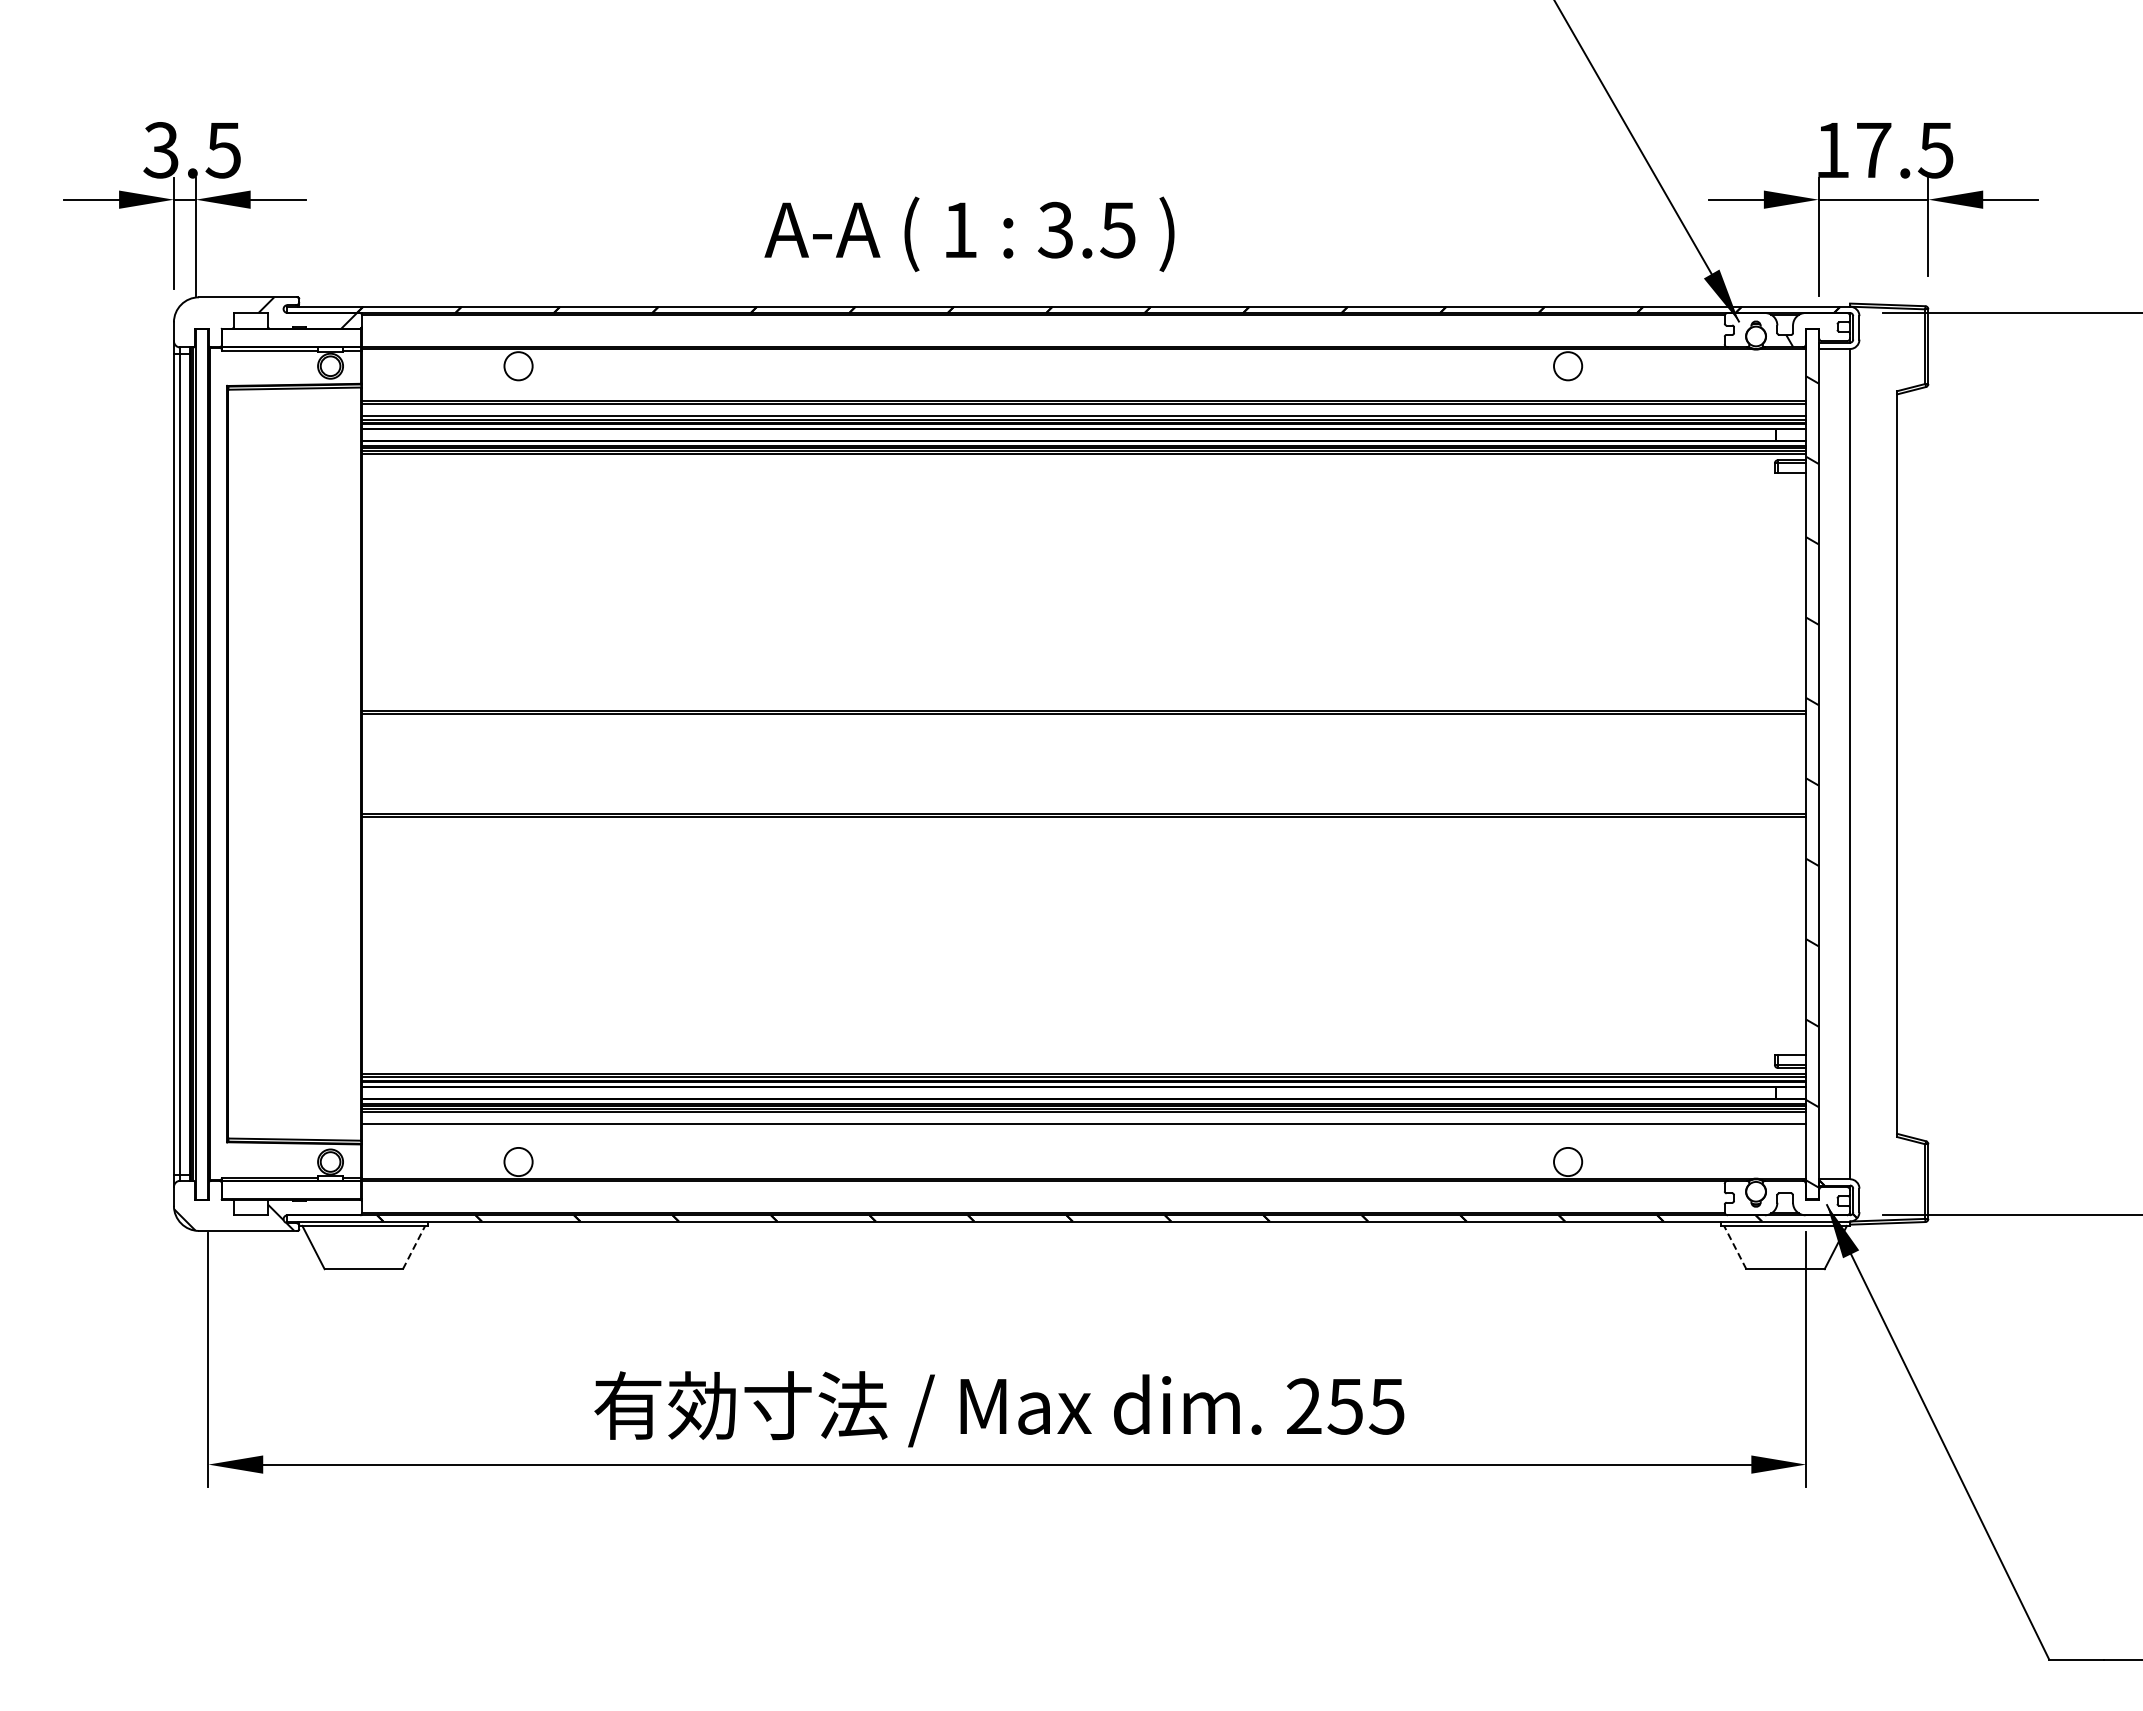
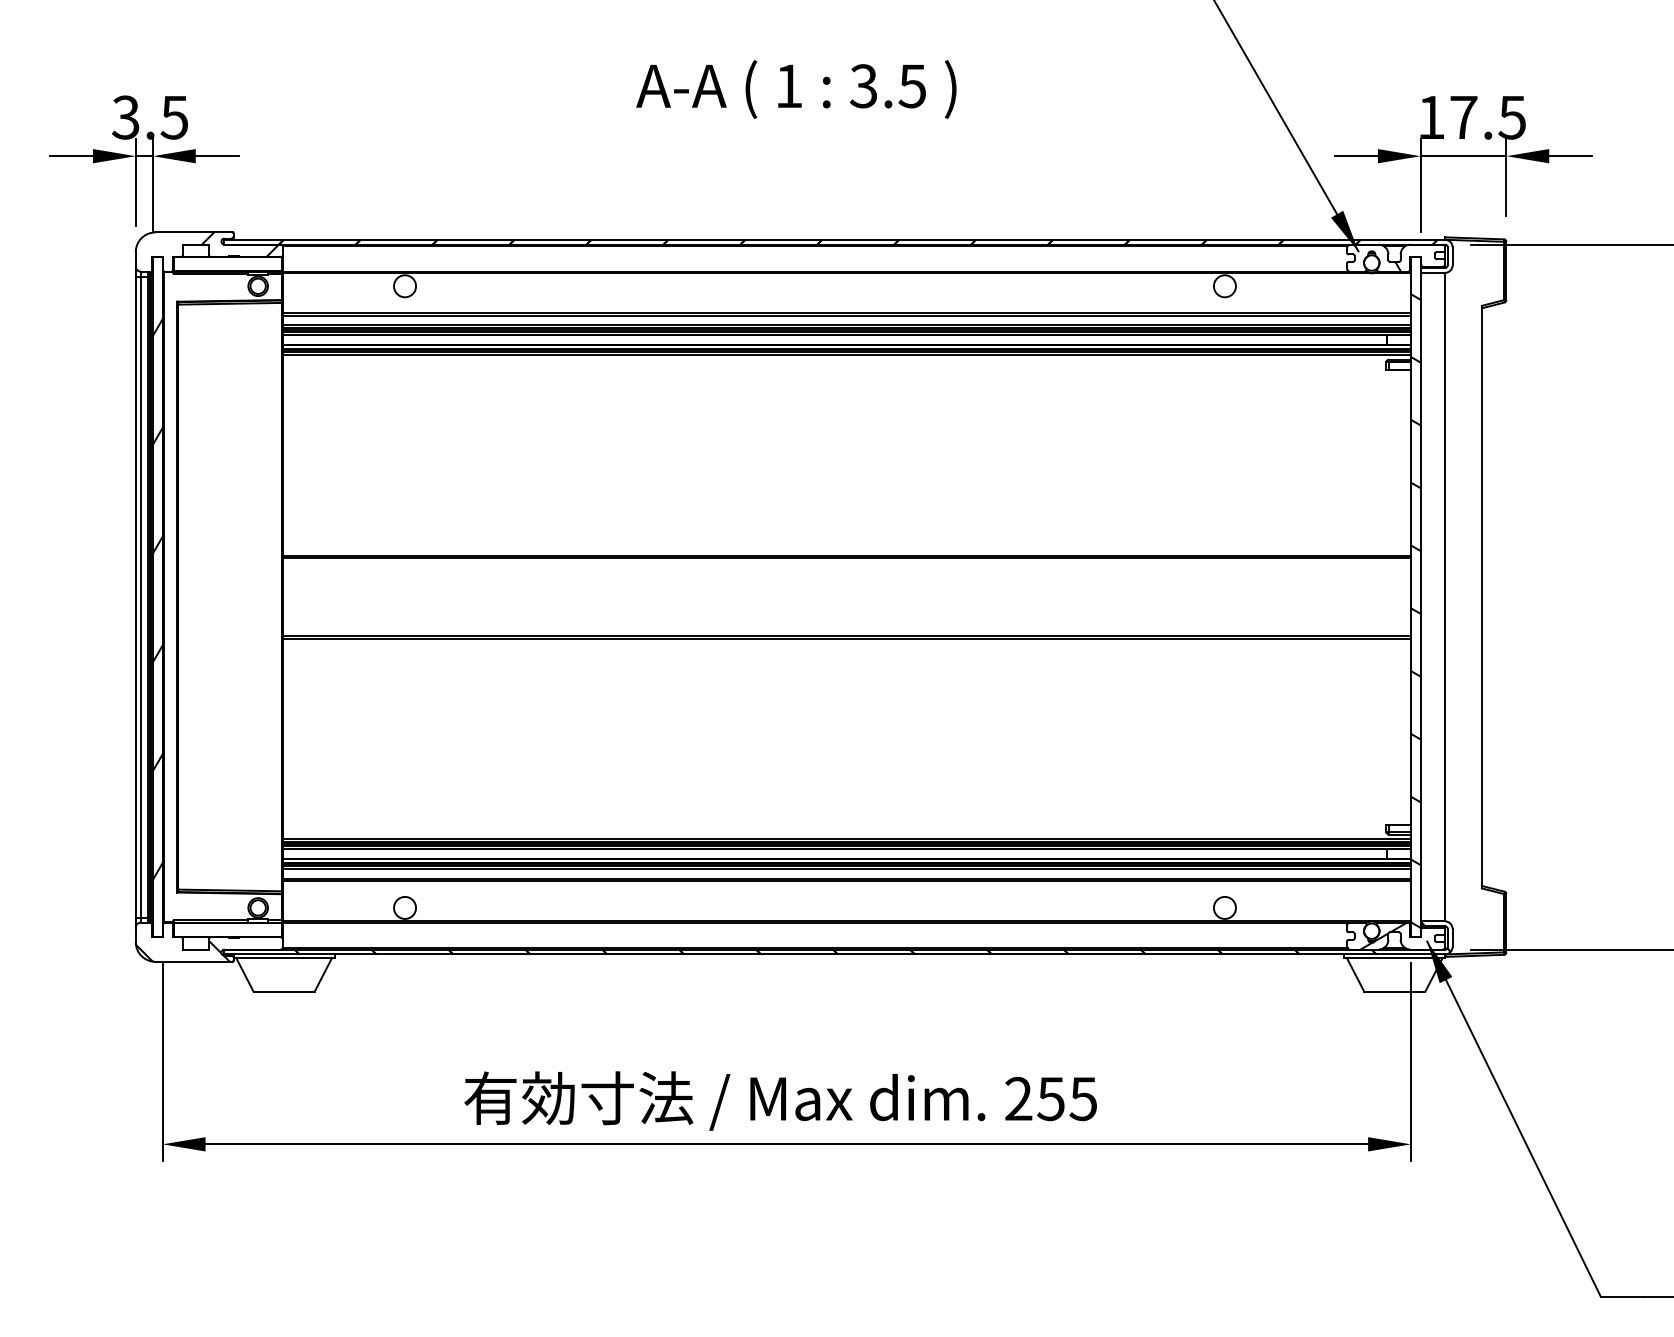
text: (969, 234) -> (796, 89), moved
hatch: (201, 767) -> (157, 599), added
line: (1083, 1127) -> (846, 880), added
hatch: (1771, 1197) -> (1383, 935), added
line: (414, 1247) -> (323, 974), dashed -> solid
line: (1735, 1247) -> (1355, 974), dashed -> solid

